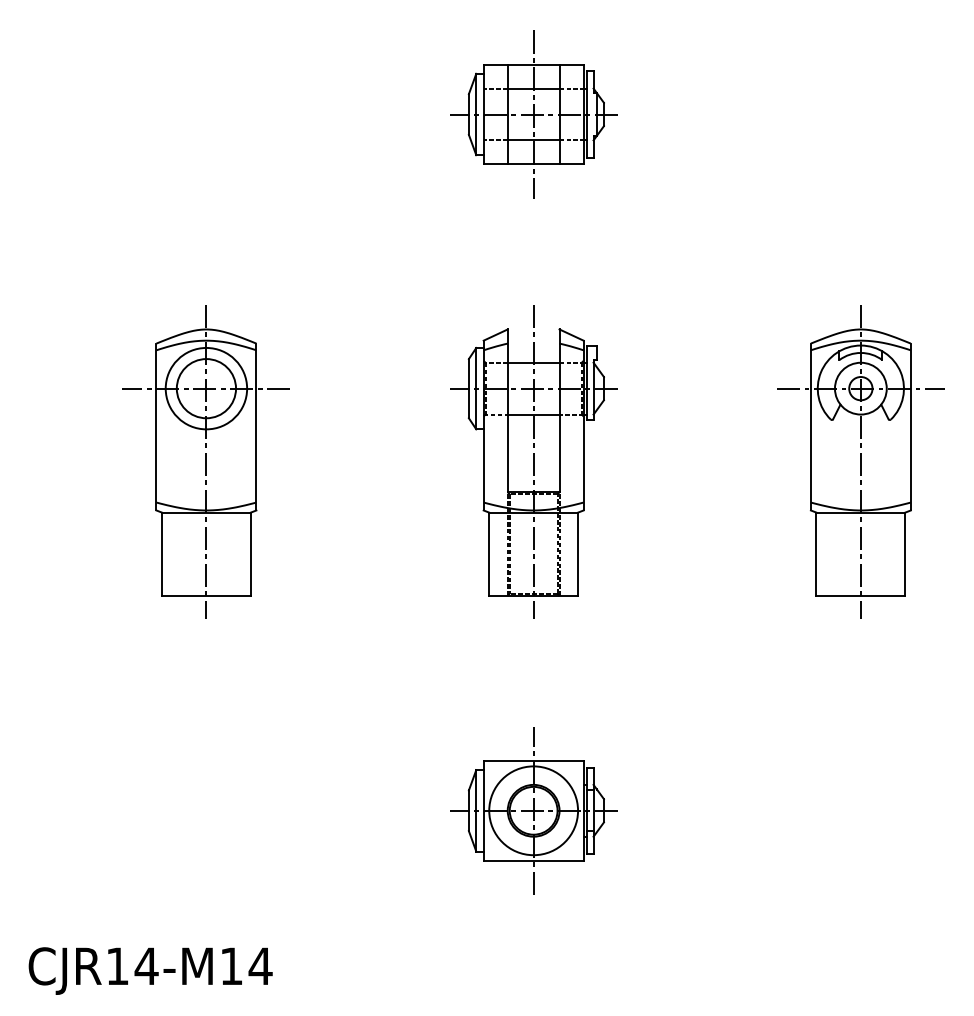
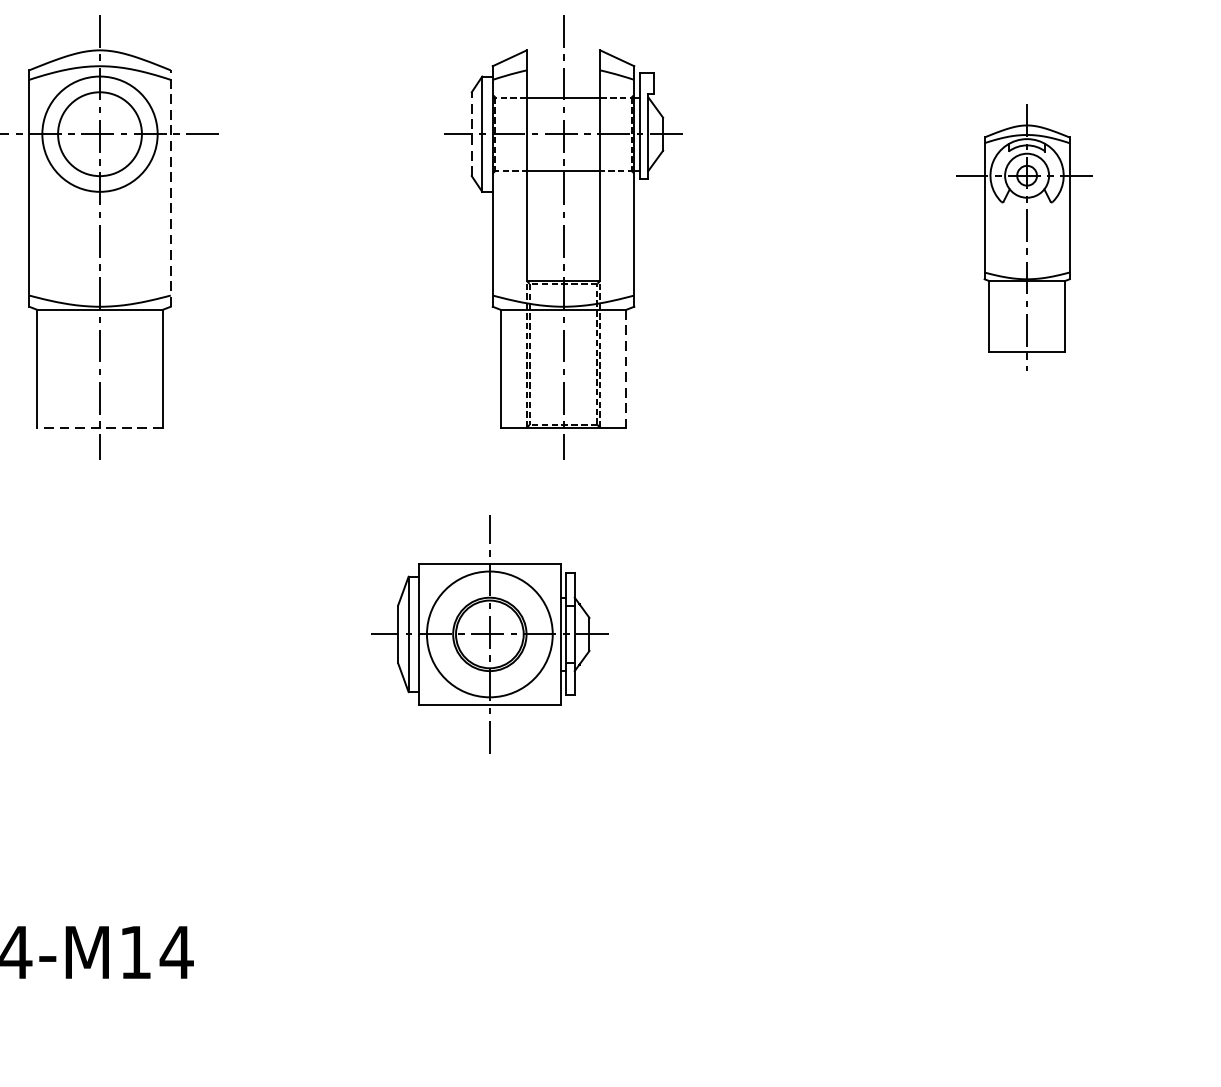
line: (468, 388) -> (471, 133), solid -> dashed
line: (256, 426) -> (170, 187), solid -> dashed
part: (860, 461) -> (1026, 237), size x0.6
line: (578, 554) -> (627, 369), solid -> dashed
line: (205, 595) -> (98, 427), solid -> dashed
part: (533, 810) -> (489, 634), moved

